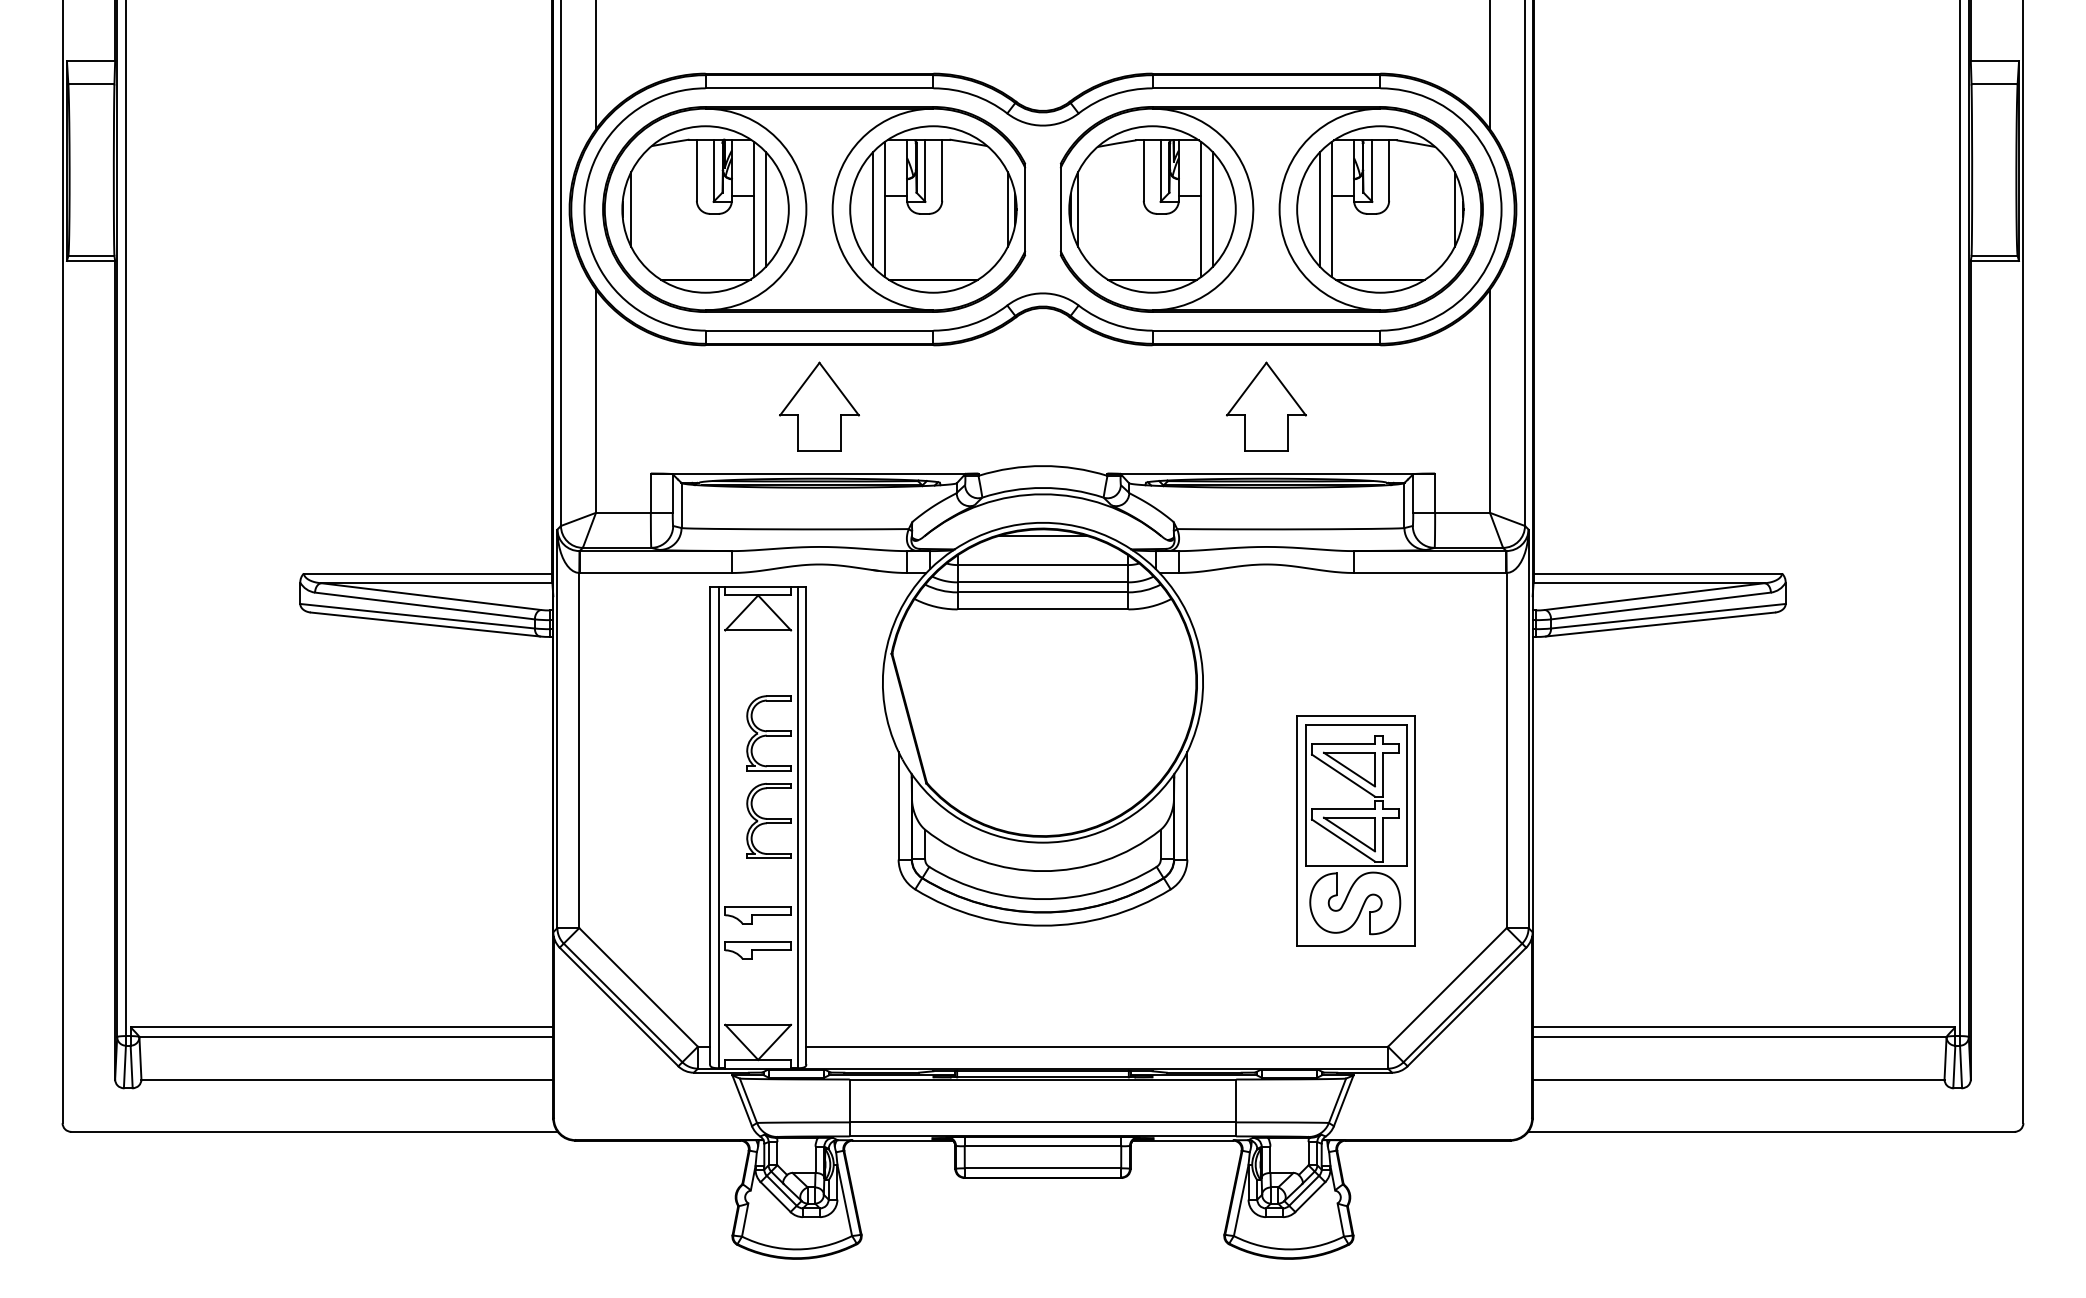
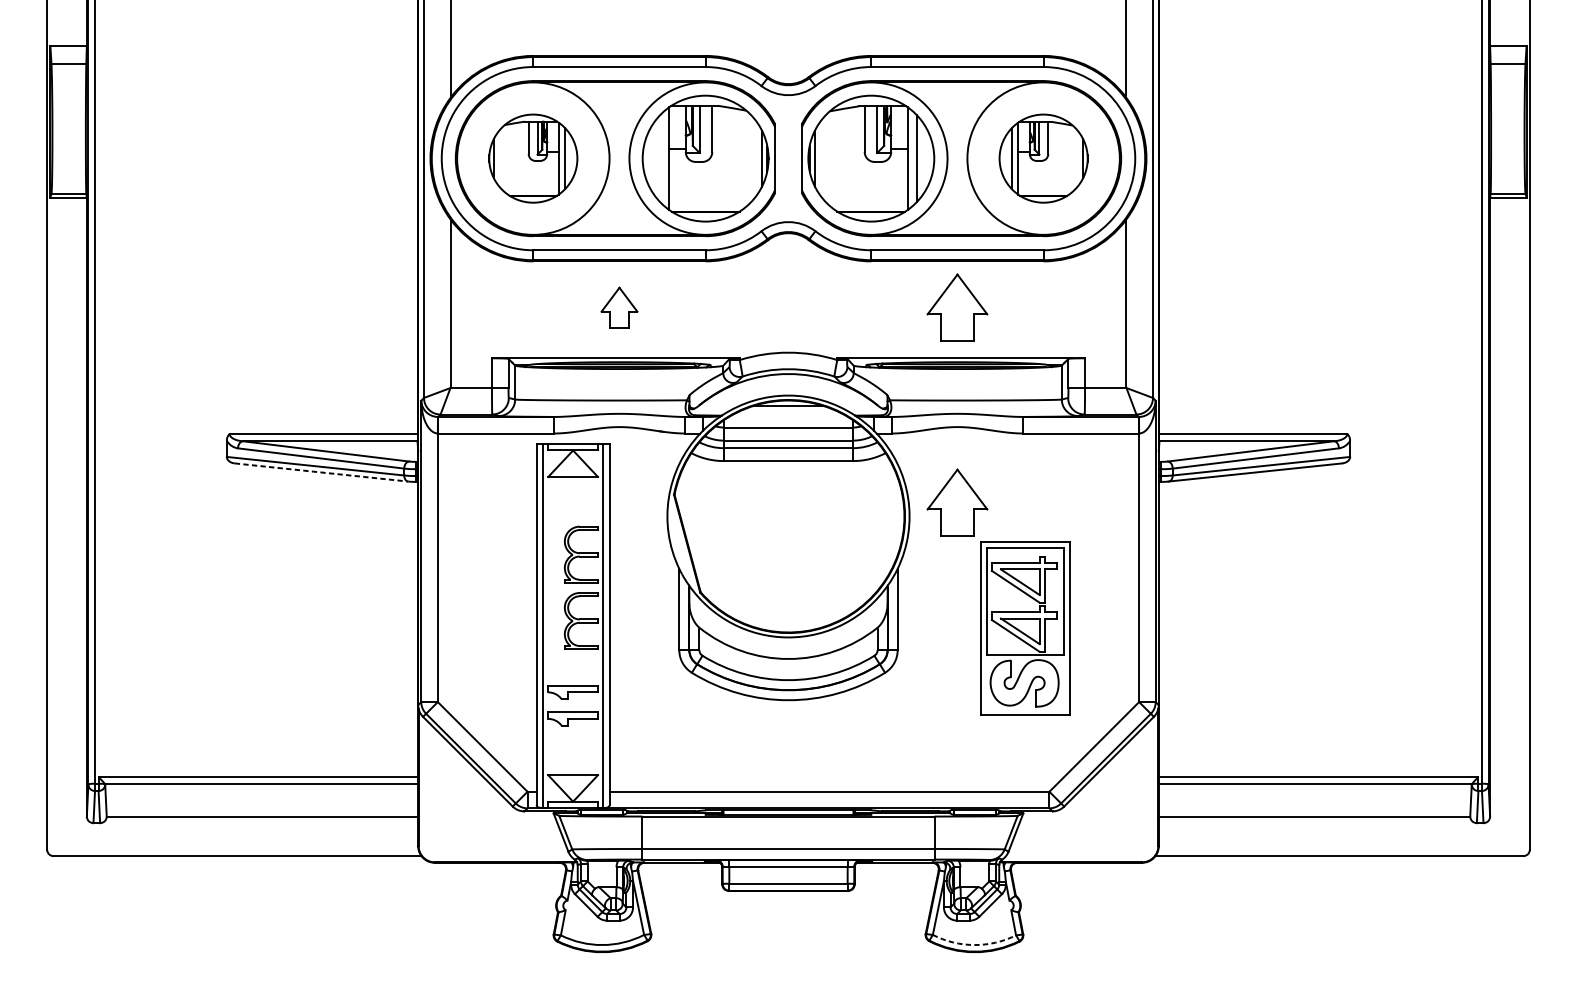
part: (705, 209) -> (533, 158), size x0.7
line: (873, 209) -> (660, 158), removed
part: (1380, 209) -> (1043, 158), size x0.7
part: (819, 406) -> (619, 307), size x0.6
line: (425, 624) -> (321, 472), solid -> dashed
part: (1266, 664) -> (957, 502), added
arc: (1288, 1249) -> (974, 945), solid -> dashed

